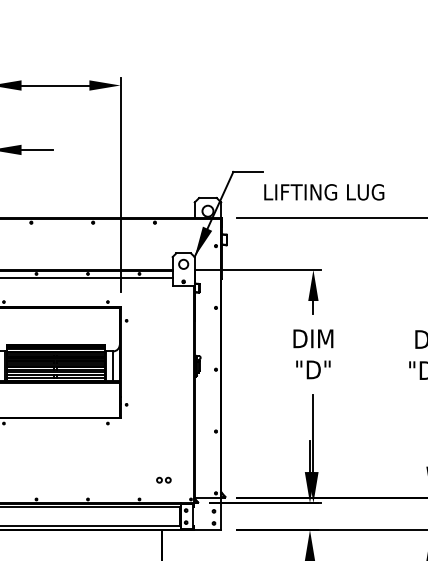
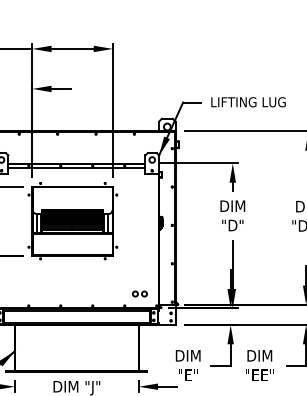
text: (324, 192) -> (248, 102), moved
part: (163, 479) -> (139, 293), size x1.67

